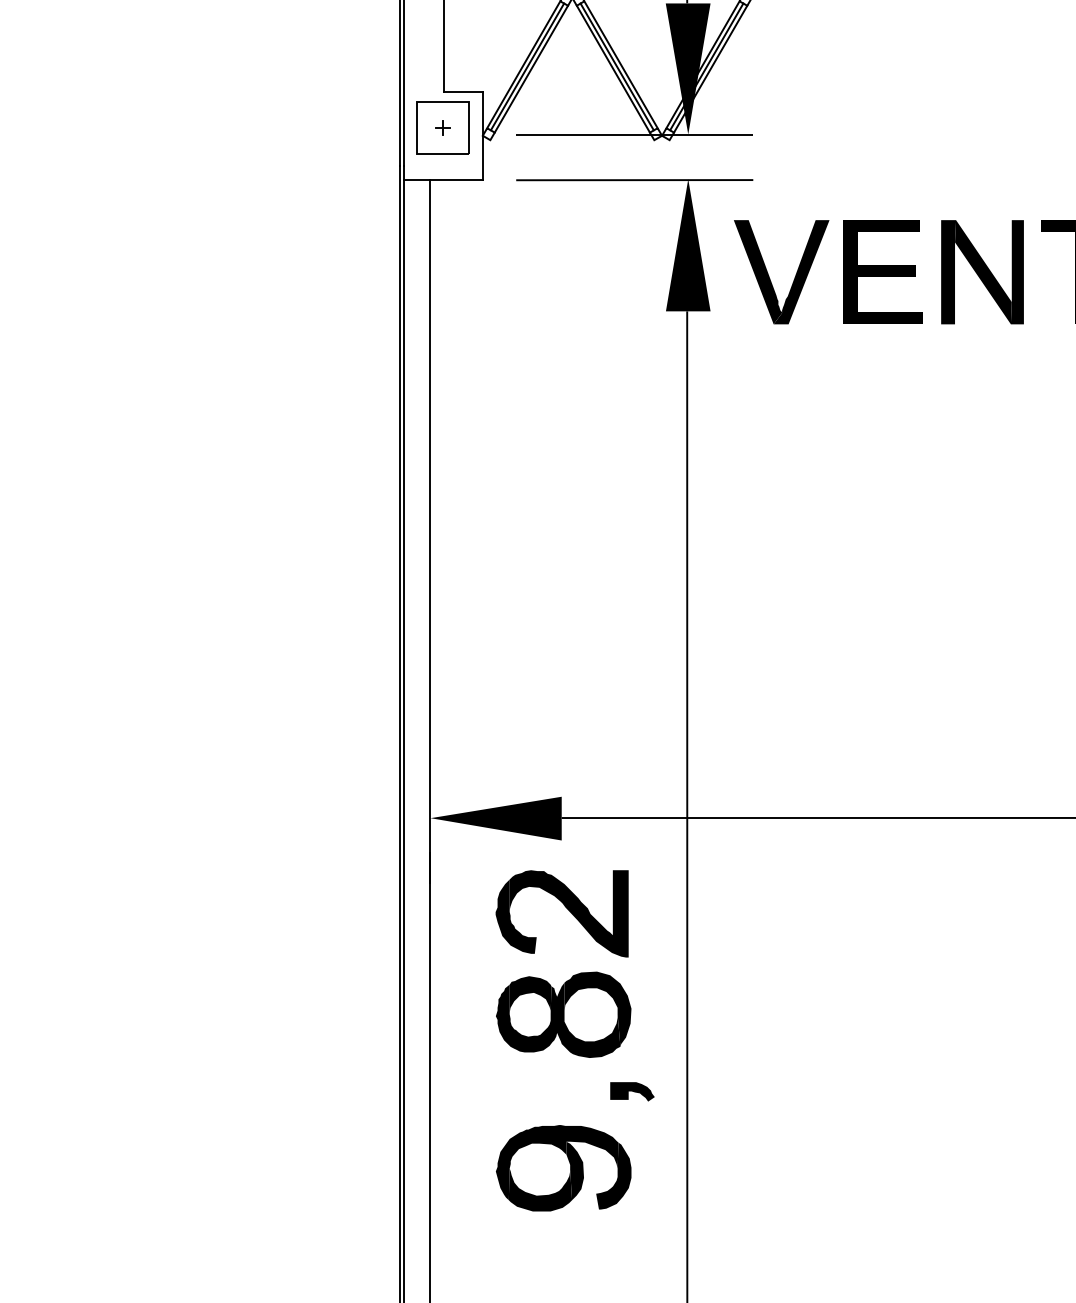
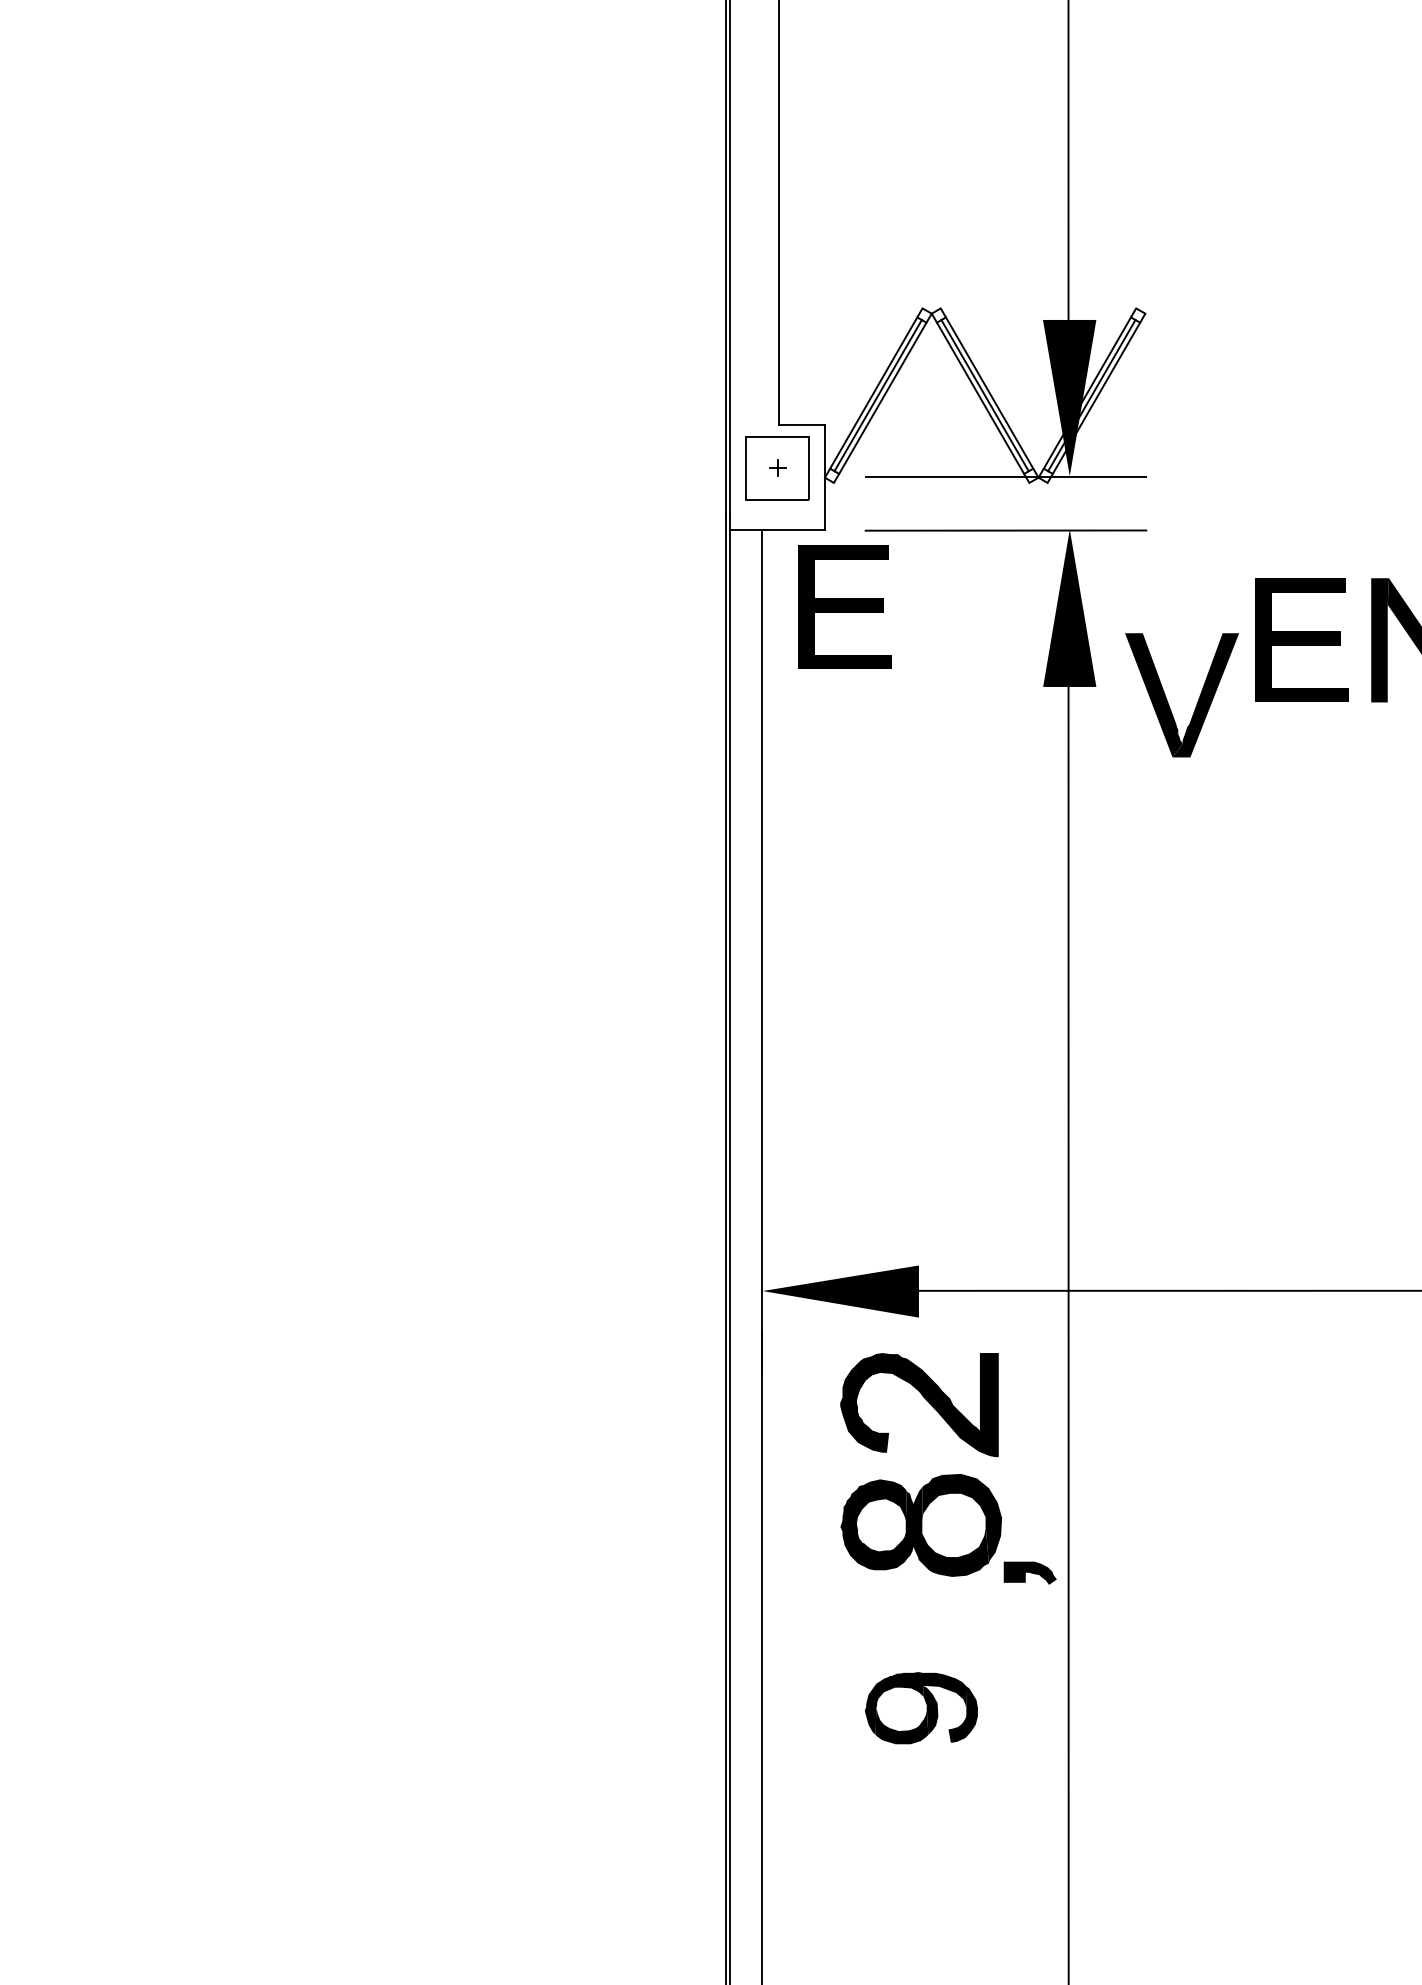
part: (499, 243) -> (844, 606), added
part: (769, 275) -> (1167, 699), moved
part: (631, 1091) -> (1029, 1572), moved
part: (563, 1167) -> (921, 1707), size x0.7

